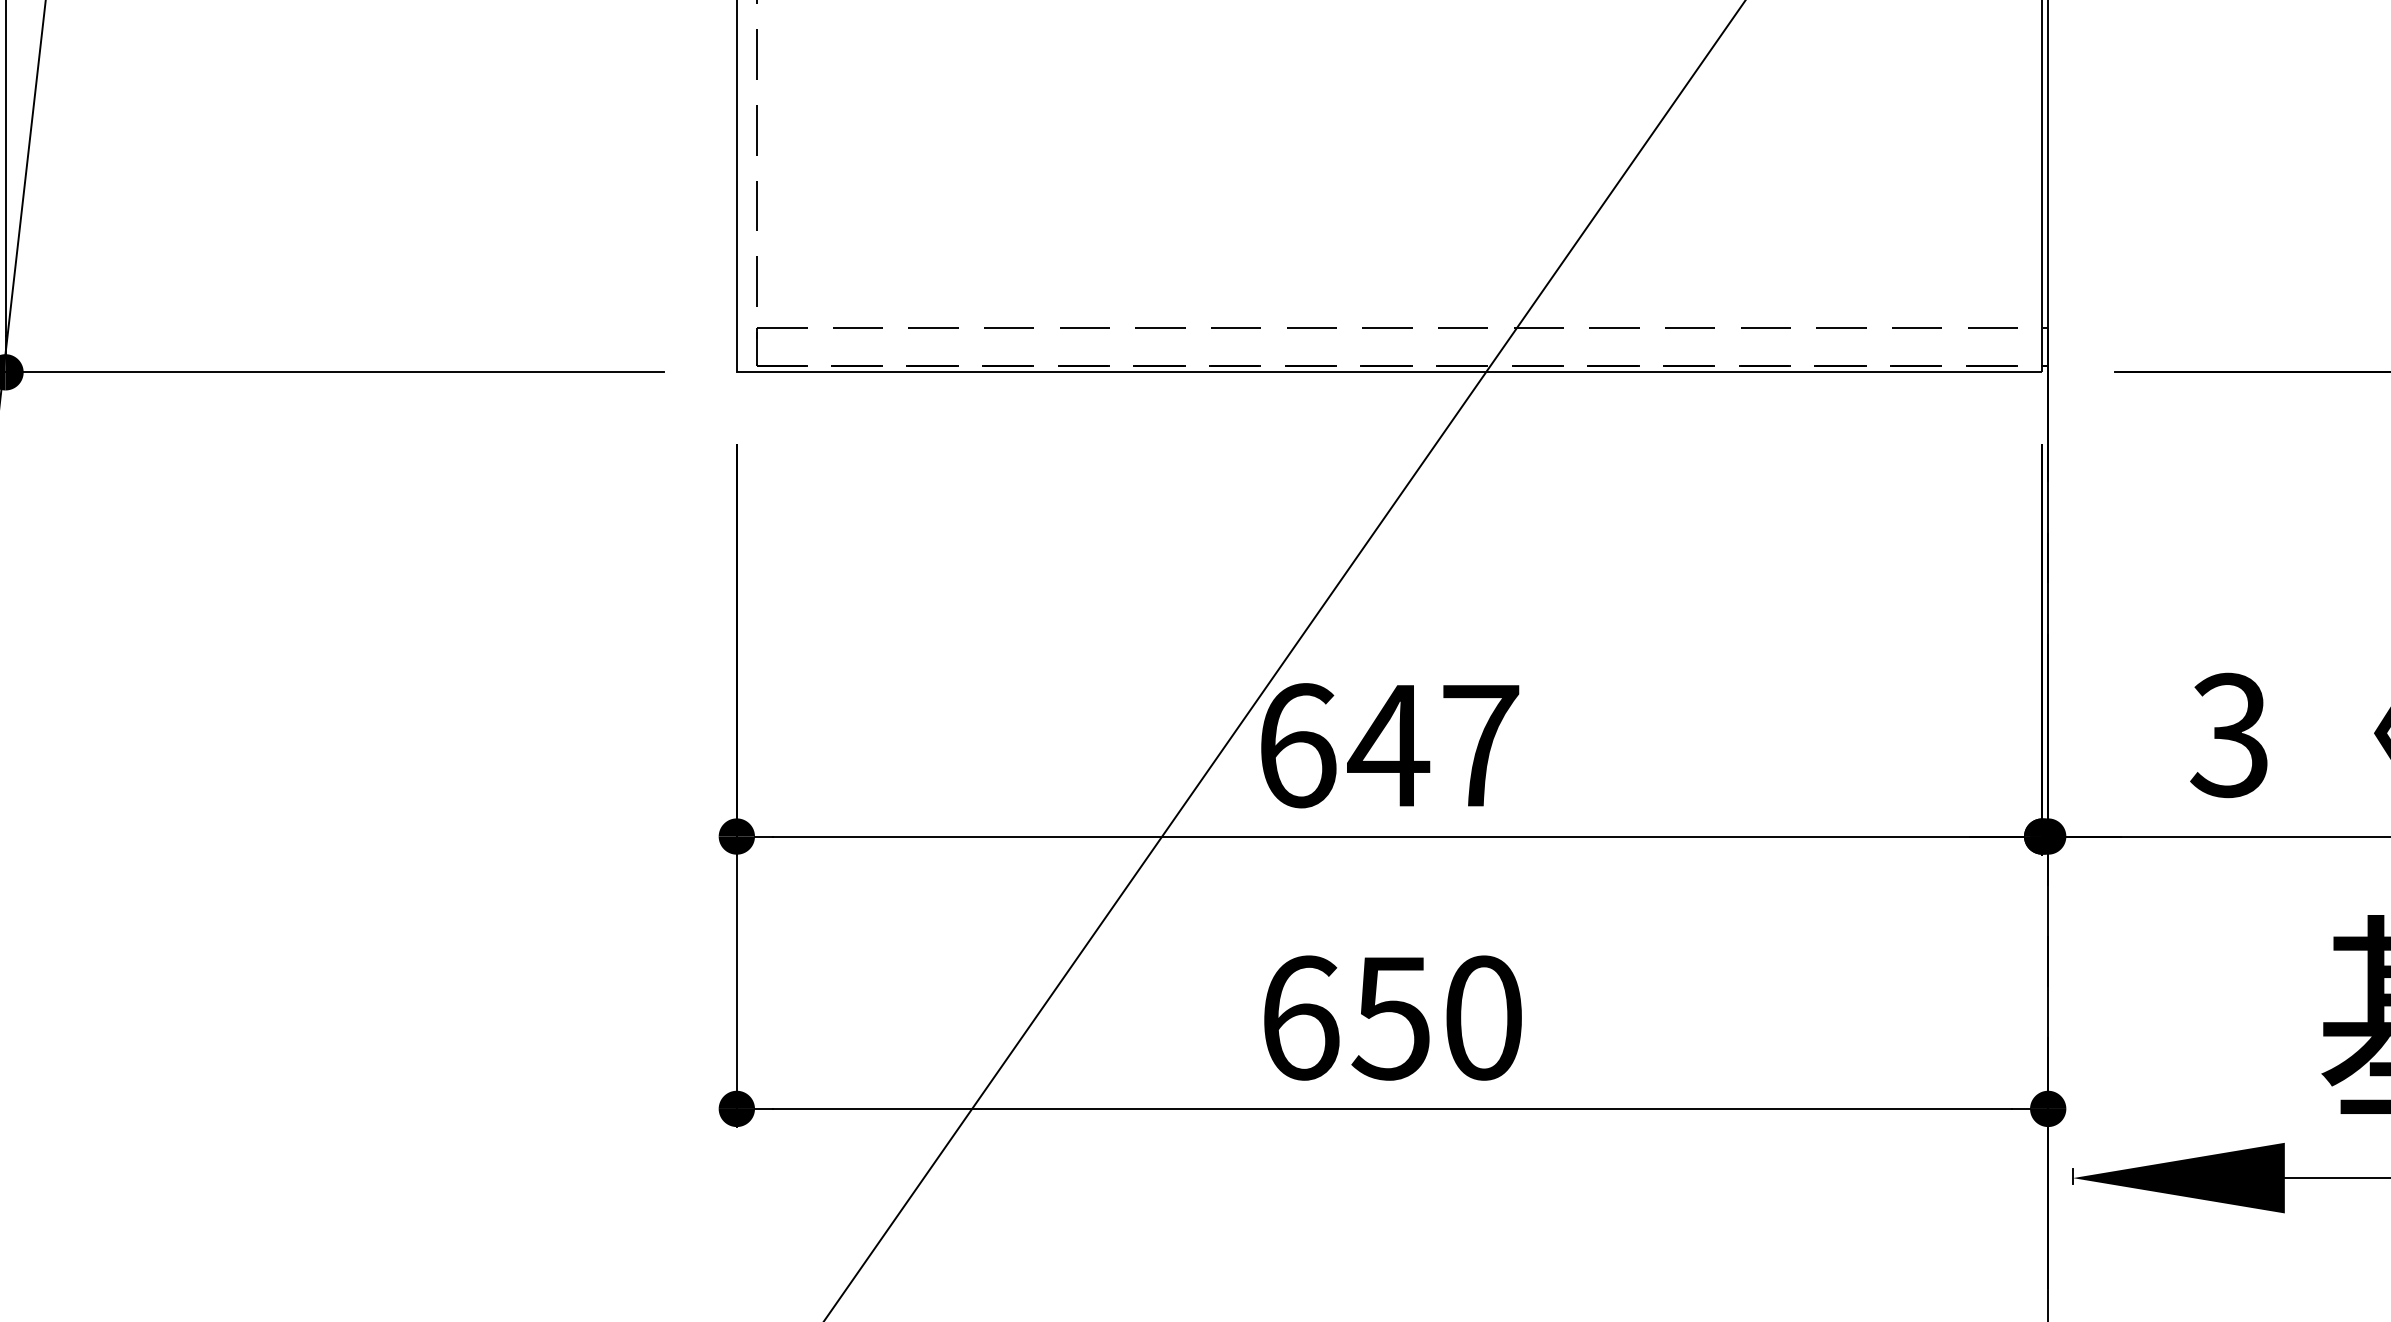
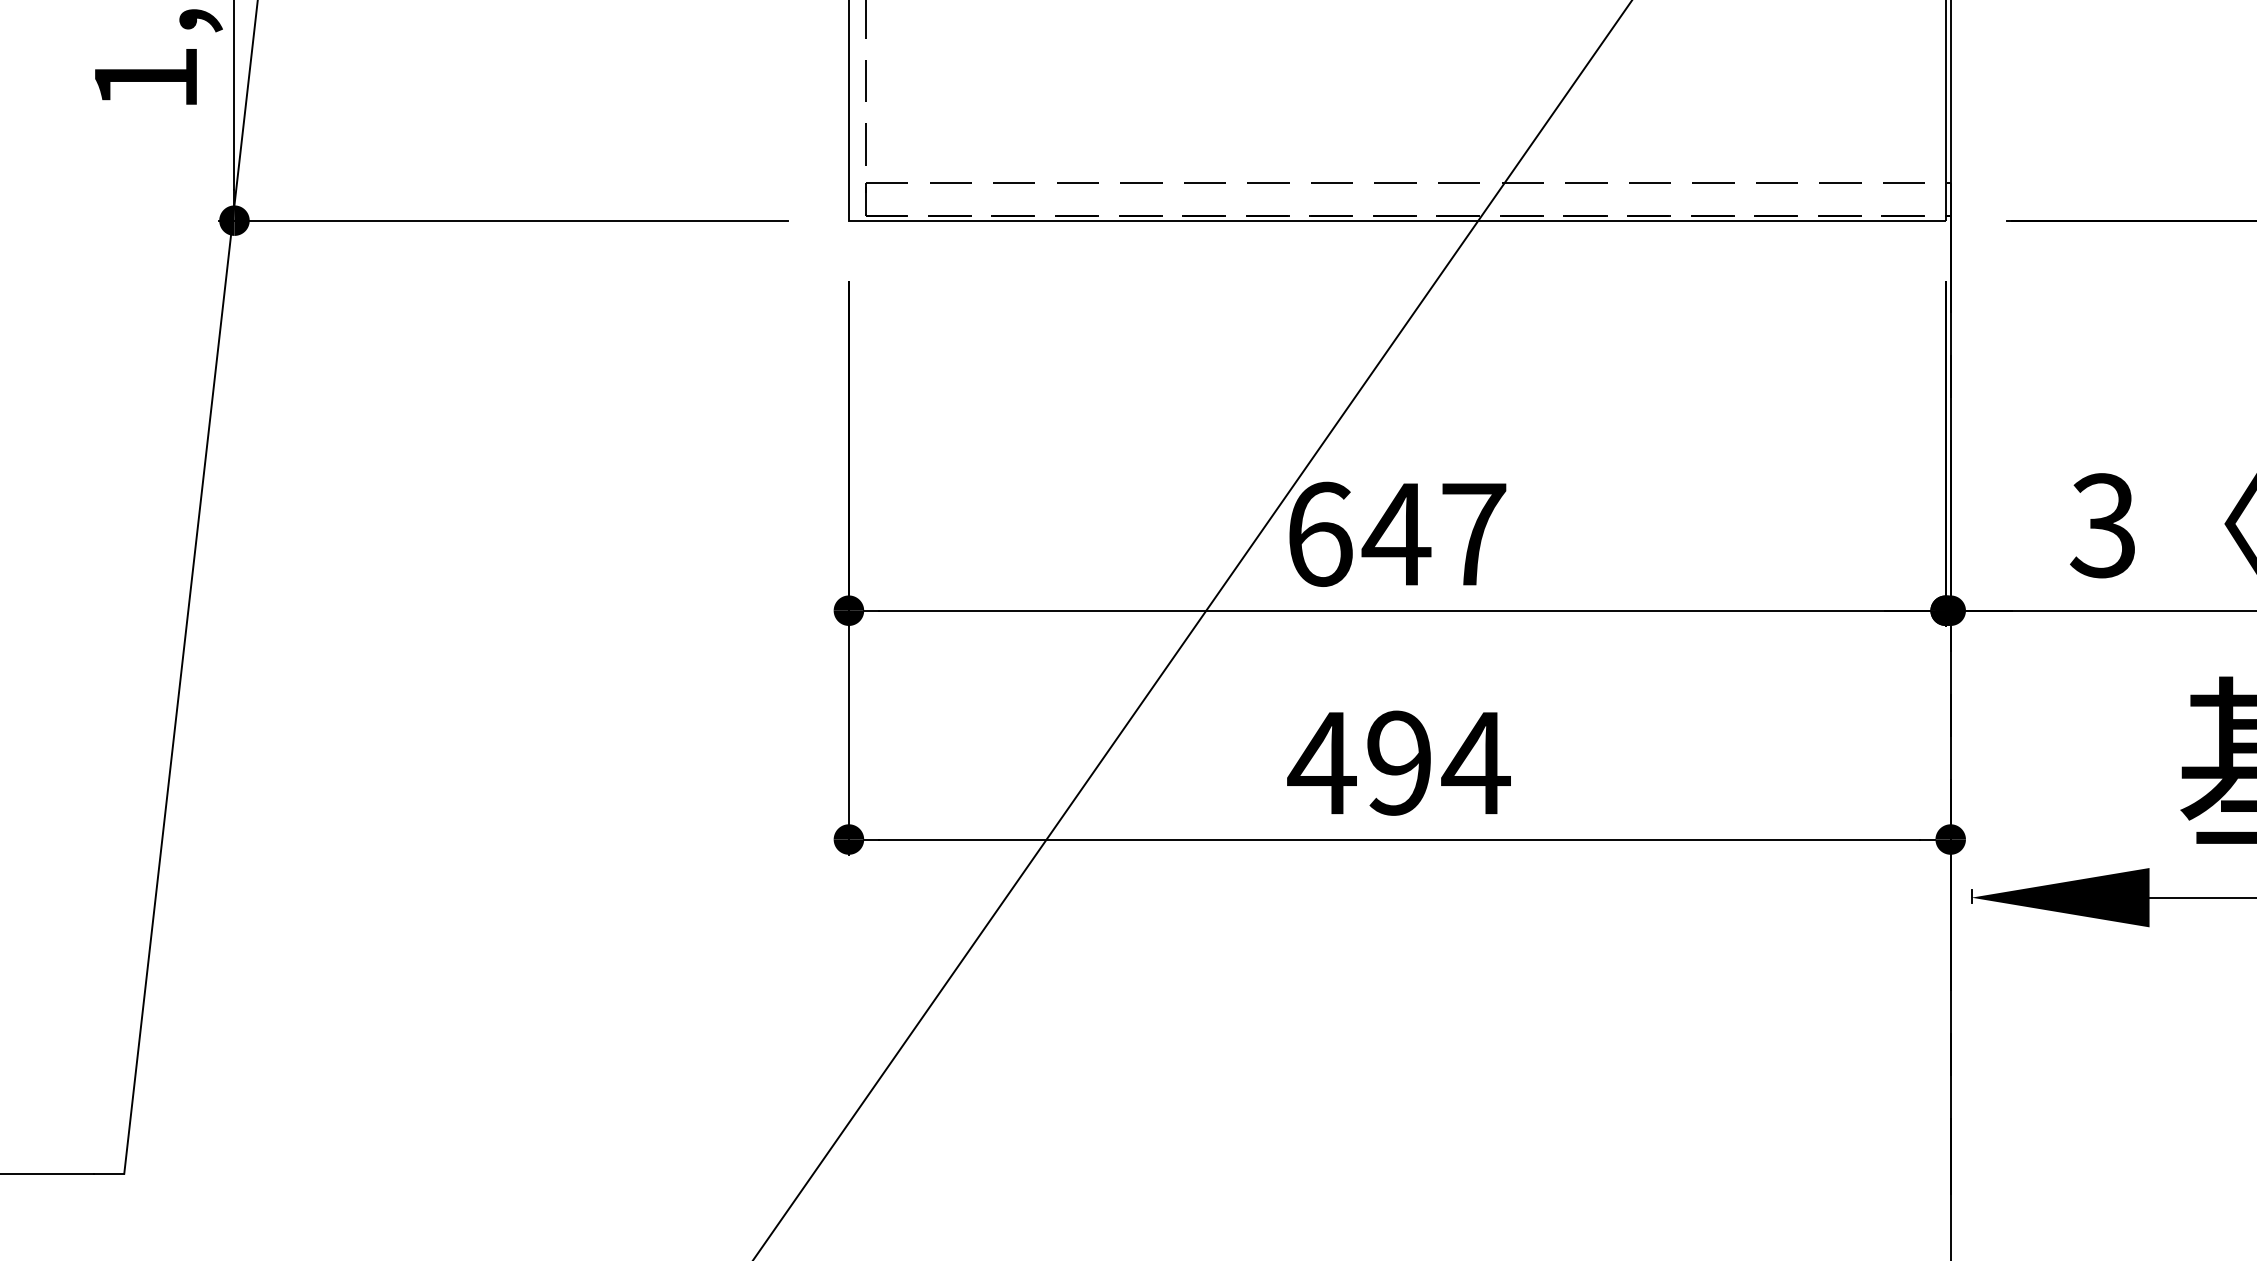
text: (1390, 1017) -> (1398, 762), 650 -> 494

